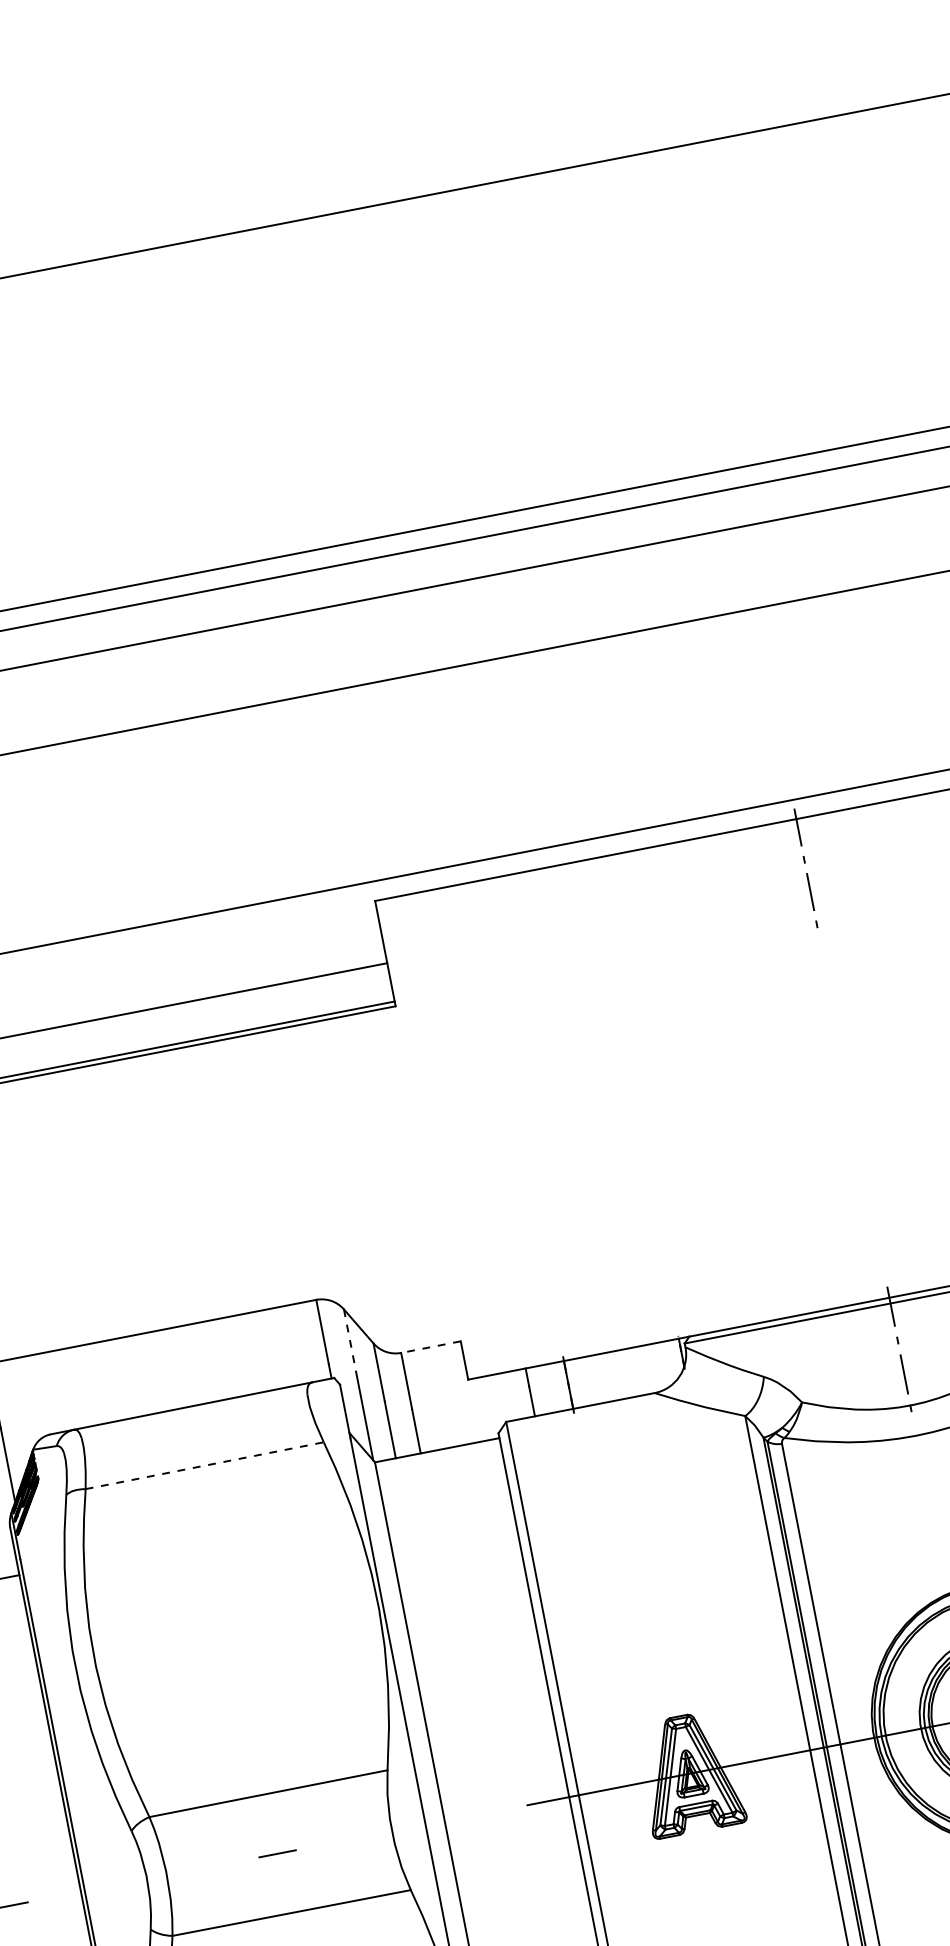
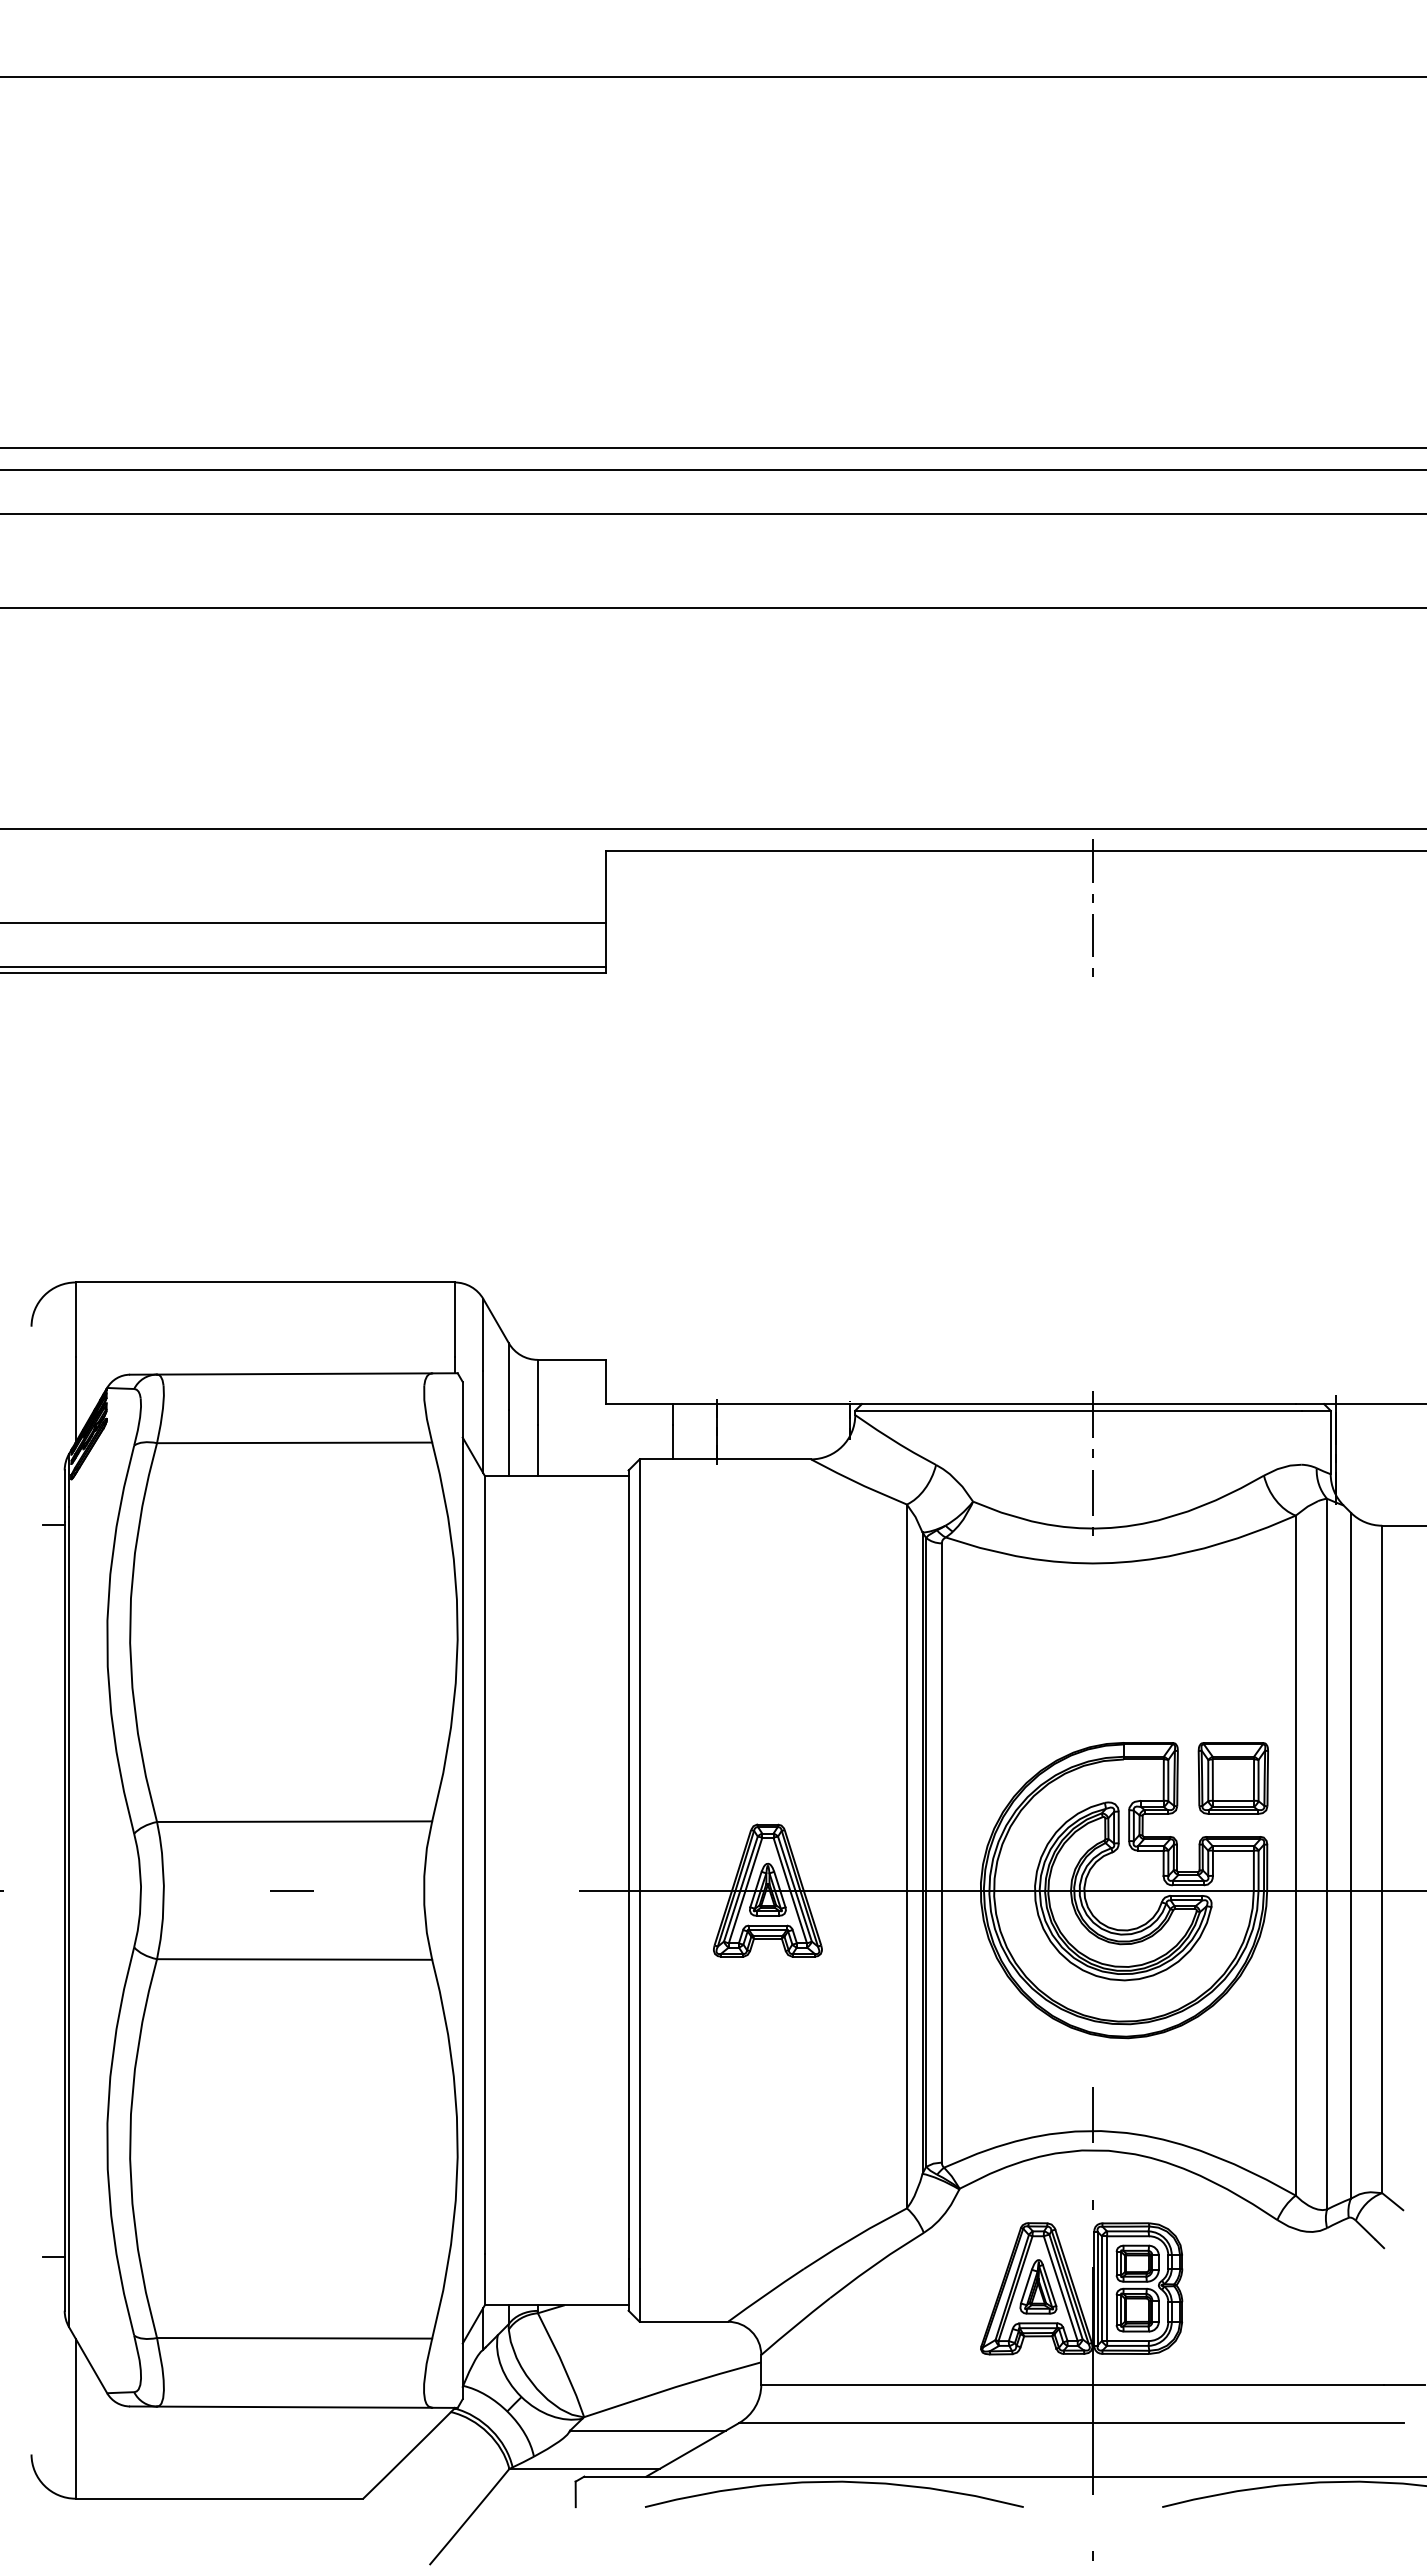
line: (350, 1340) -> (483, 1335), dashed -> solid
line: (430, 1346) -> (571, 1359), dashed -> solid
line: (204, 1465) -> (294, 1442), dashed -> solid

